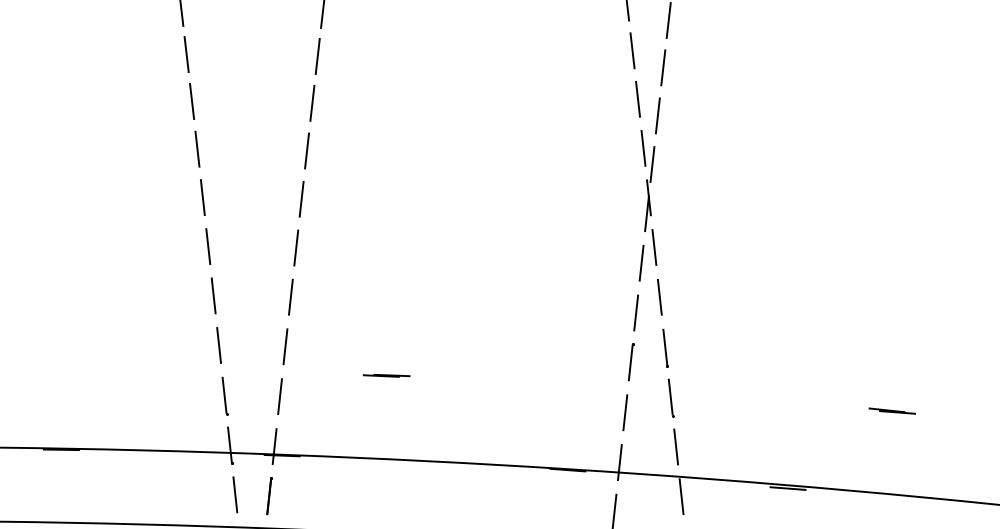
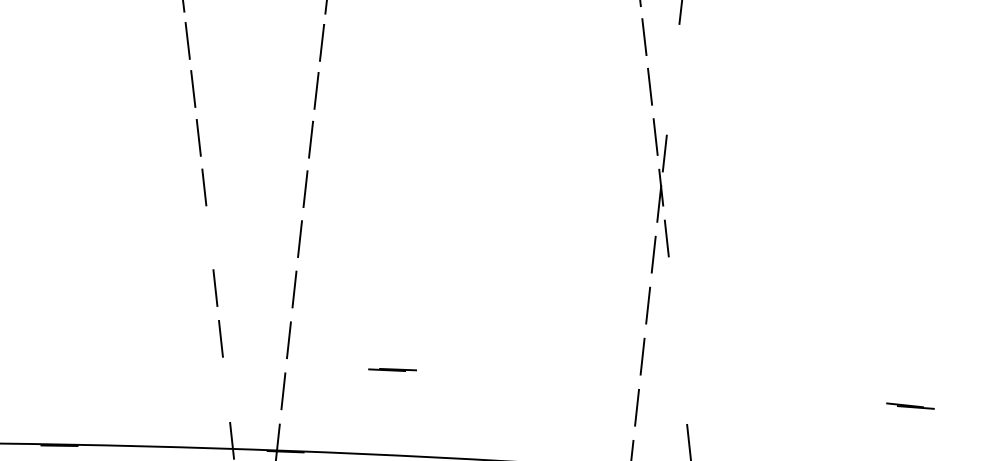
line: (663, 67) -> (676, 54), removed
line: (657, 115) -> (669, 103), removed
line: (208, 246) -> (210, 237), removed
line: (659, 296) -> (672, 288), removed
line: (665, 347) -> (678, 340), removed
line: (224, 395) -> (226, 390), removed
line: (670, 397) -> (683, 392), removed

